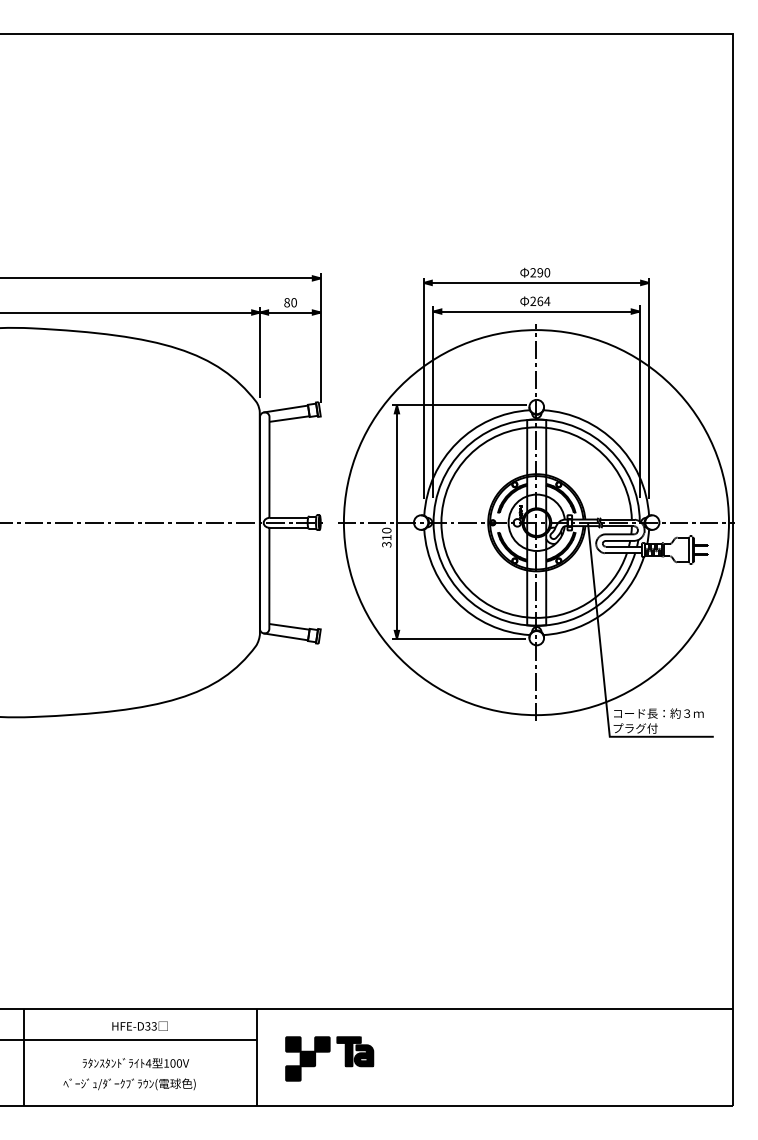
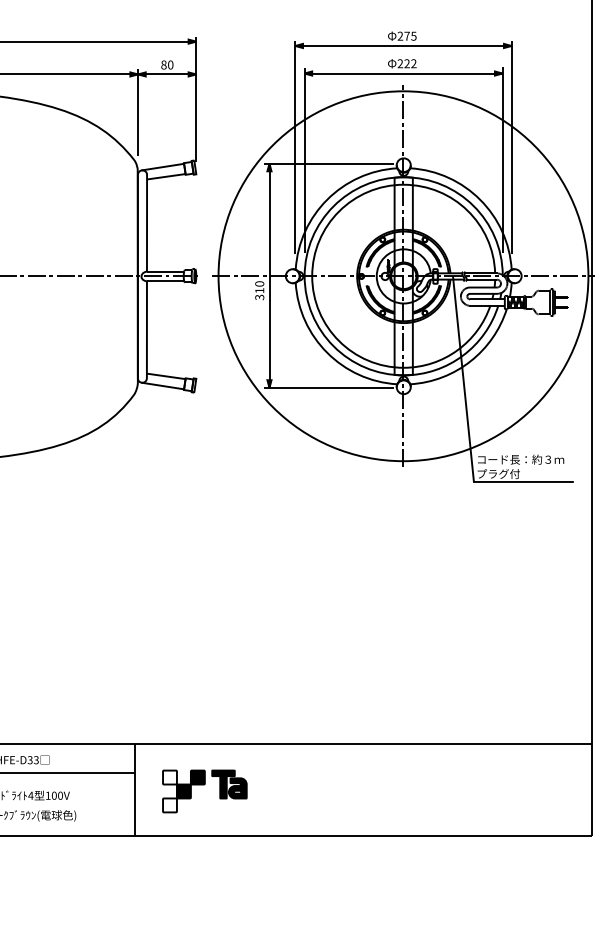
text: (543, 272) -> (410, 35), 290 -> 275
text: (543, 301) -> (410, 63), 264 -> 222
fill: (293, 1044) -> (170, 777), removed
fill: (293, 1073) -> (170, 805), removed

